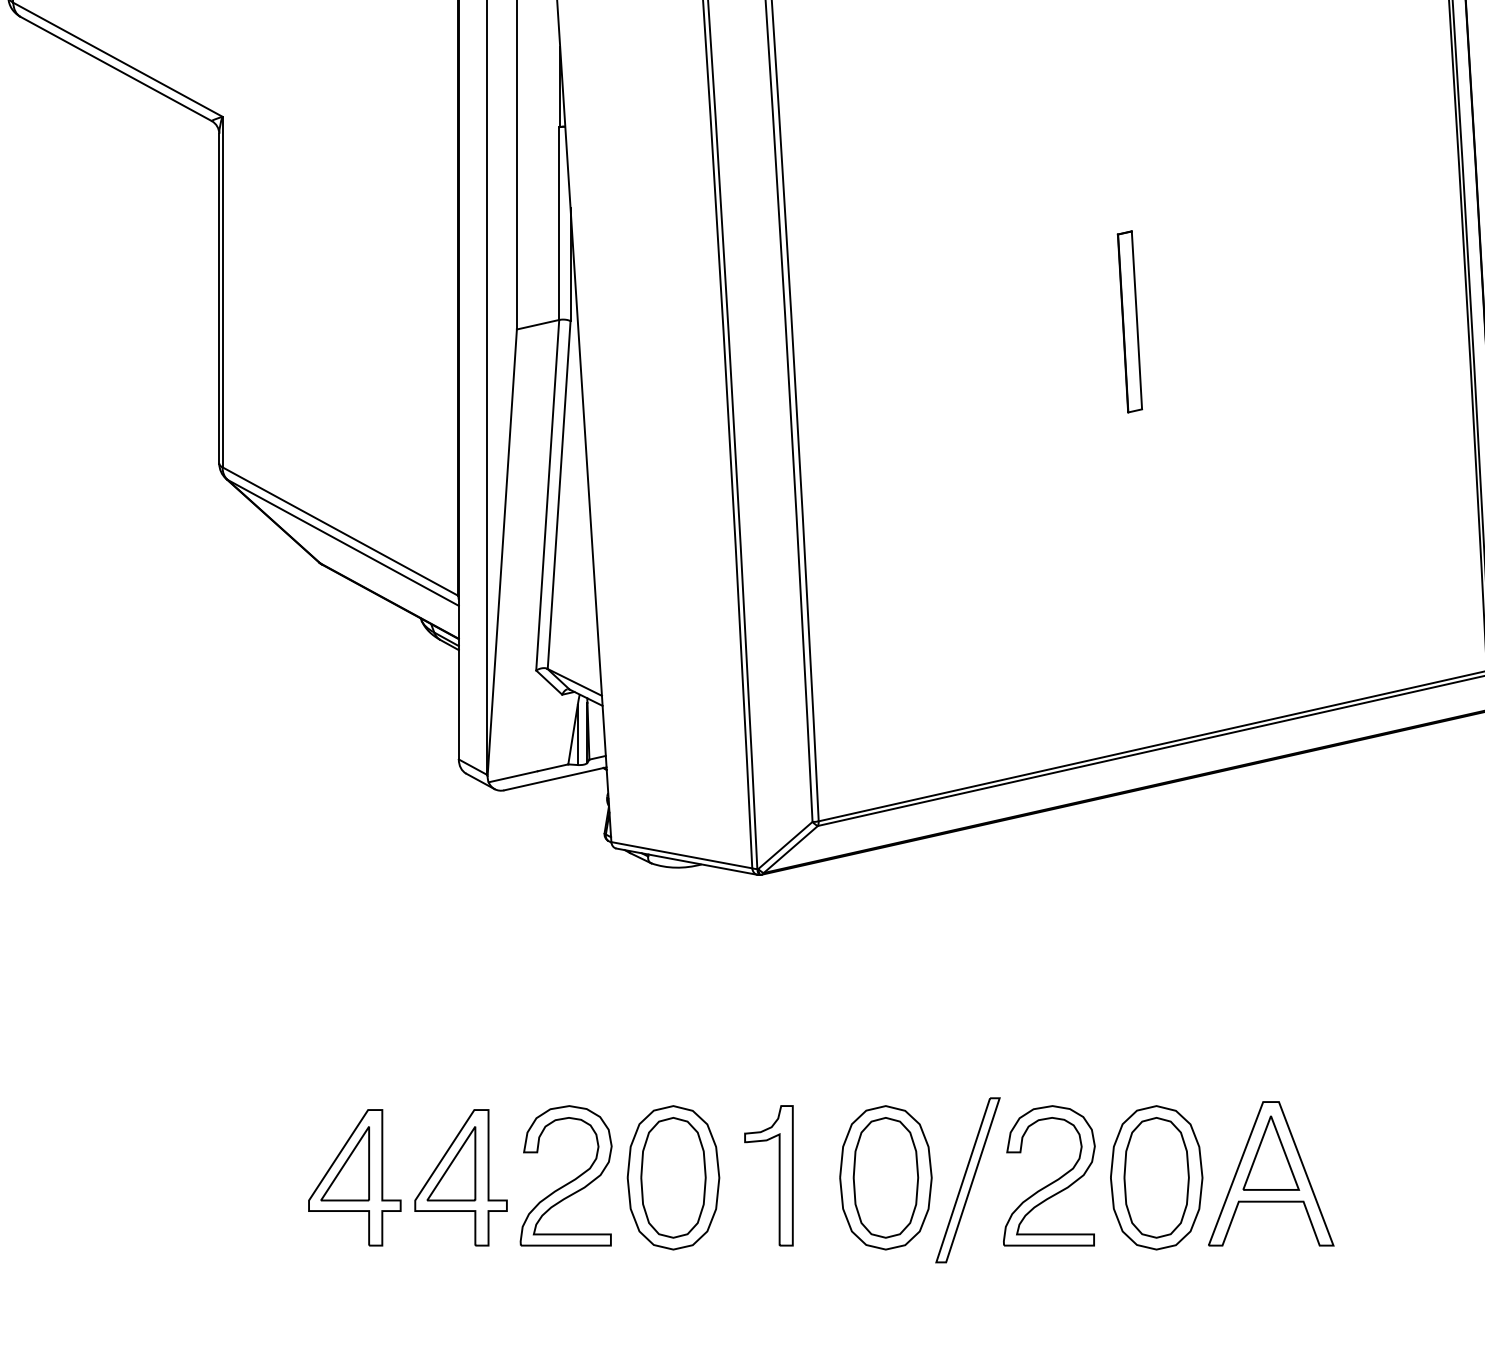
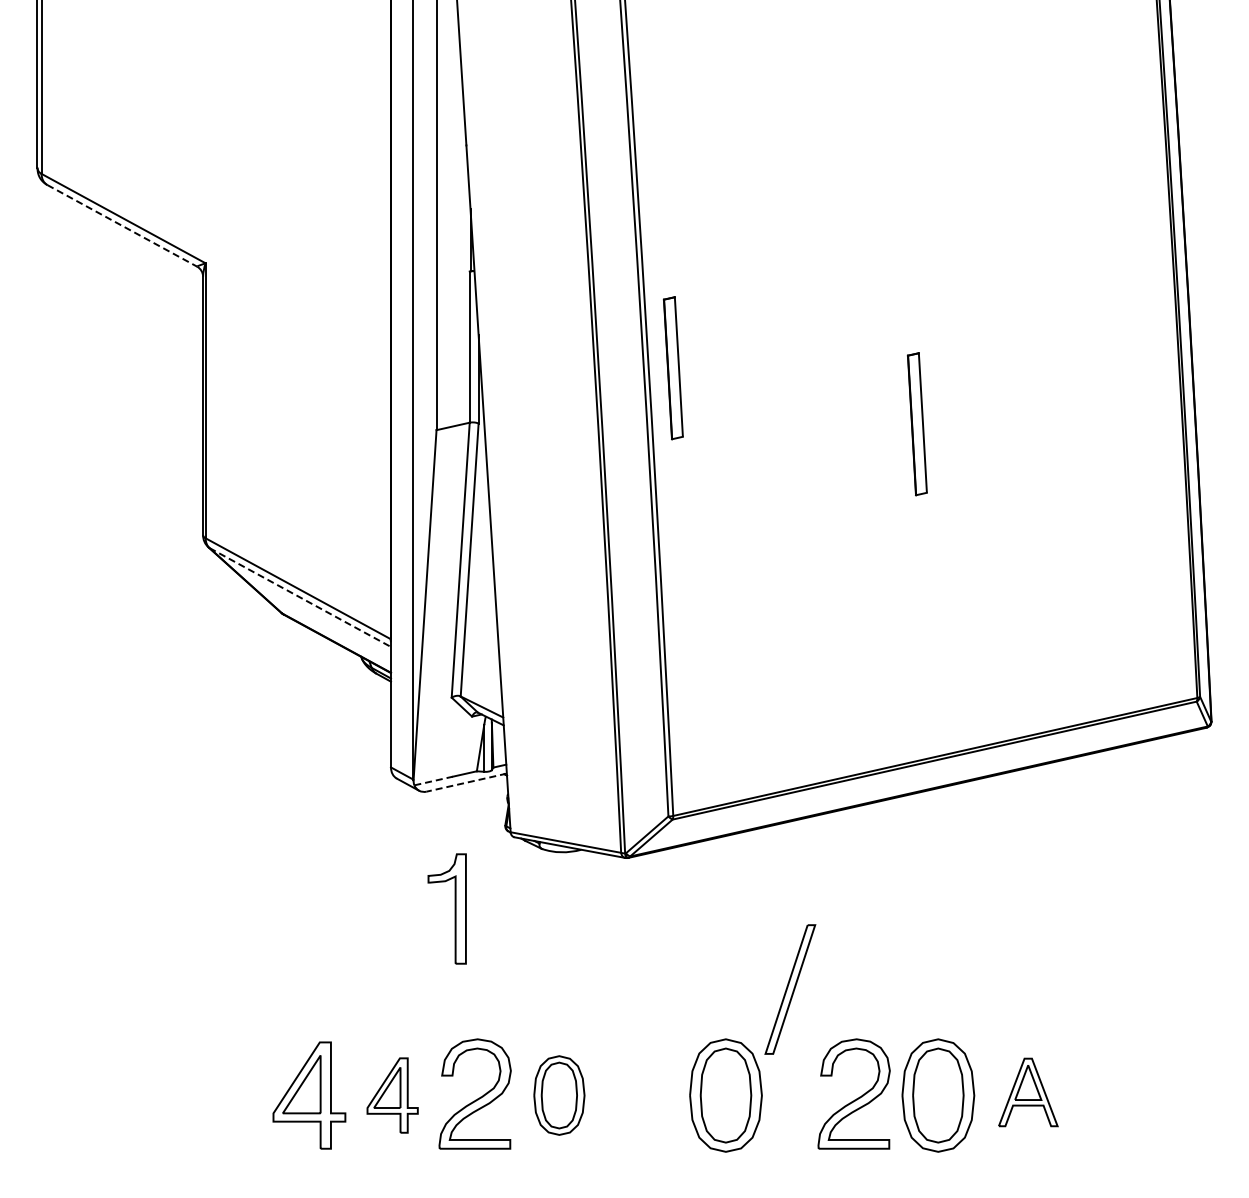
line: (116, 69) -> (122, 226), solid -> dashed
part: (819, 250) -> (673, 368), added
line: (343, 542) -> (300, 597), solid -> dashed
line: (513, 777) -> (433, 781), solid -> dashed
line: (555, 778) -> (466, 782), solid -> dashed
part: (1271, 1173) -> (1028, 1092), size x0.6
part: (778, 1175) -> (454, 908), moved
part: (460, 1177) -> (392, 1095), size x0.7
part: (673, 1177) -> (559, 1095), size x0.7
part: (968, 1180) -> (790, 989), moved

